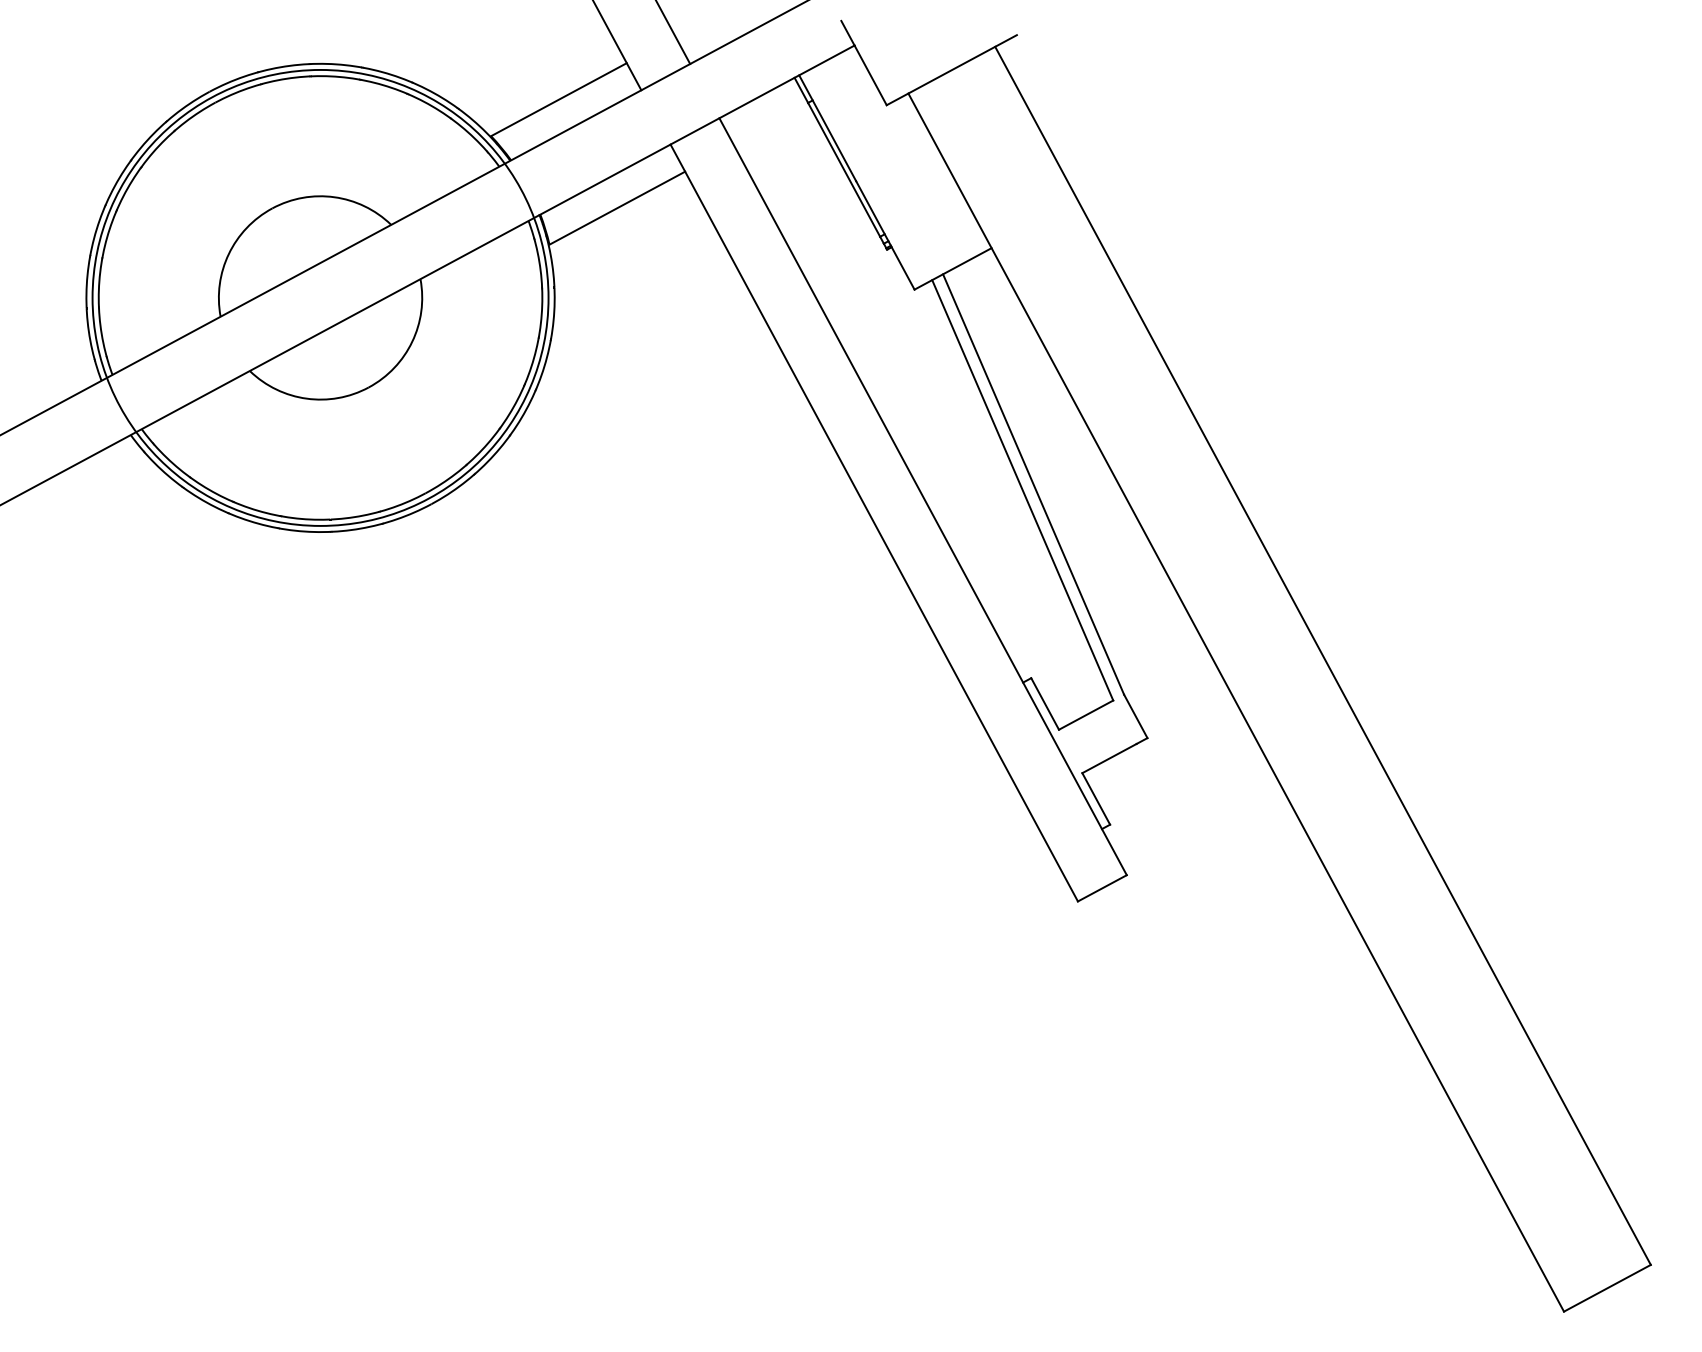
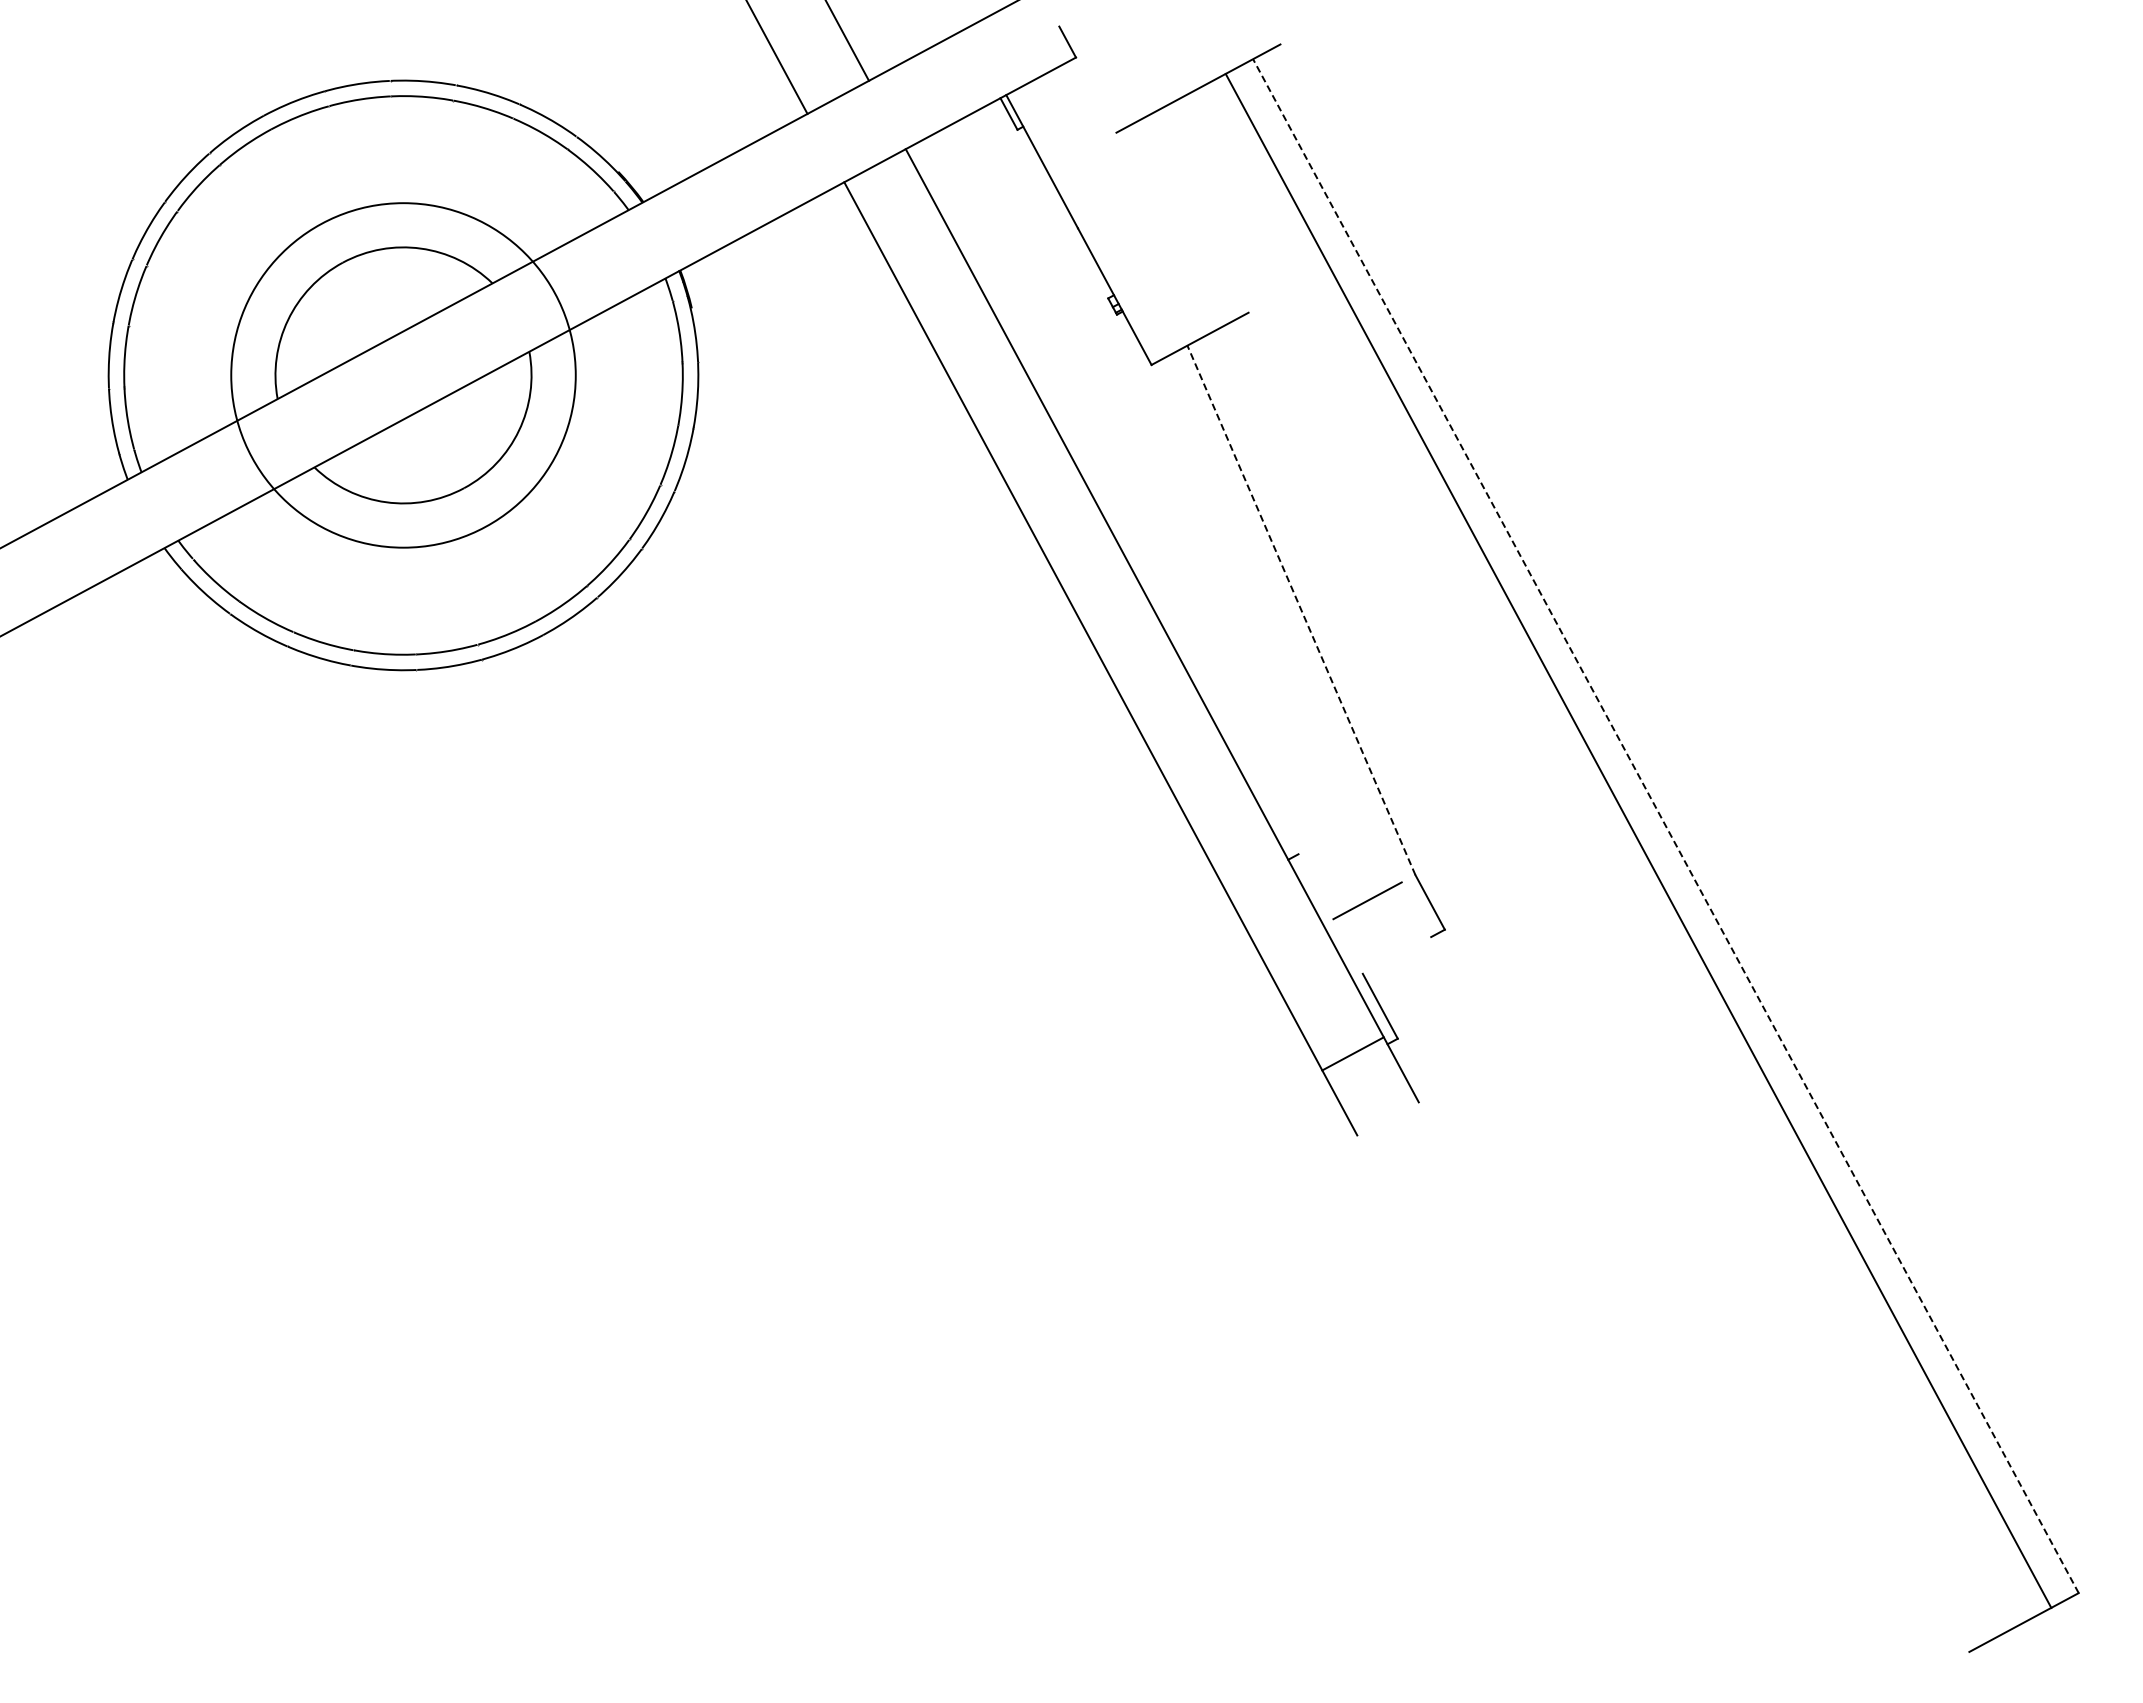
line: (870, 74) -> (1096, 94), removed
line: (558, 99) -> (703, 125), removed
line: (843, 169) -> (1062, 213), removed
line: (616, 208) -> (776, 262), removed
circle: (320, 298) -> (403, 375), size x0.6
line: (1033, 483) -> (1301, 609), solid -> dashed
line: (1022, 490) -> (1287, 617), removed
line: (1322, 655) -> (1665, 825), solid -> dashed
line: (1236, 702) -> (1638, 840), moved
line: (1044, 703) -> (1315, 886), removed
line: (1109, 758) -> (1396, 955), removed
line: (1101, 888) -> (1352, 1053), moved

